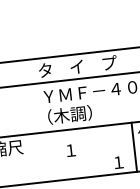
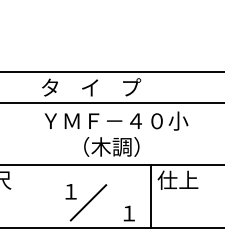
text: (69, 114) -> (111, 146), moved
line: (85, 157) -> (88, 202), added

